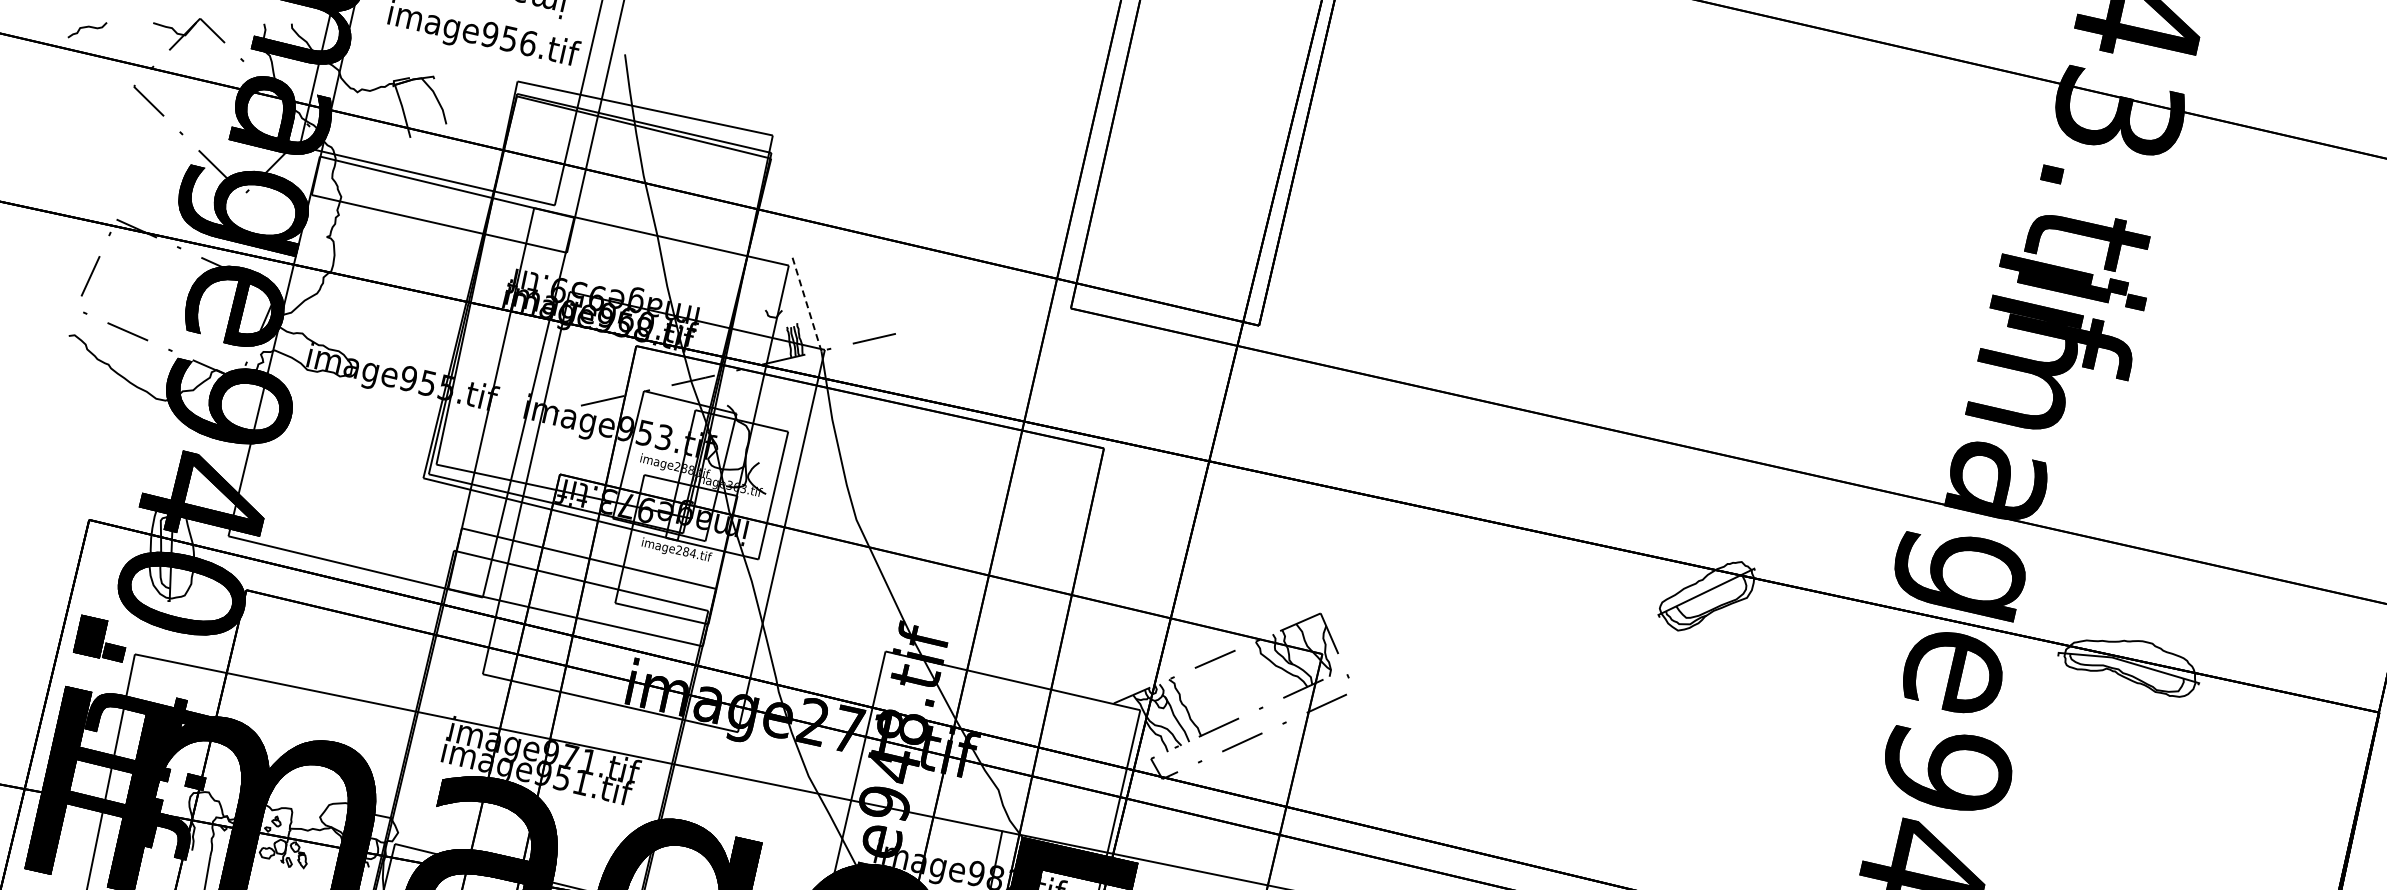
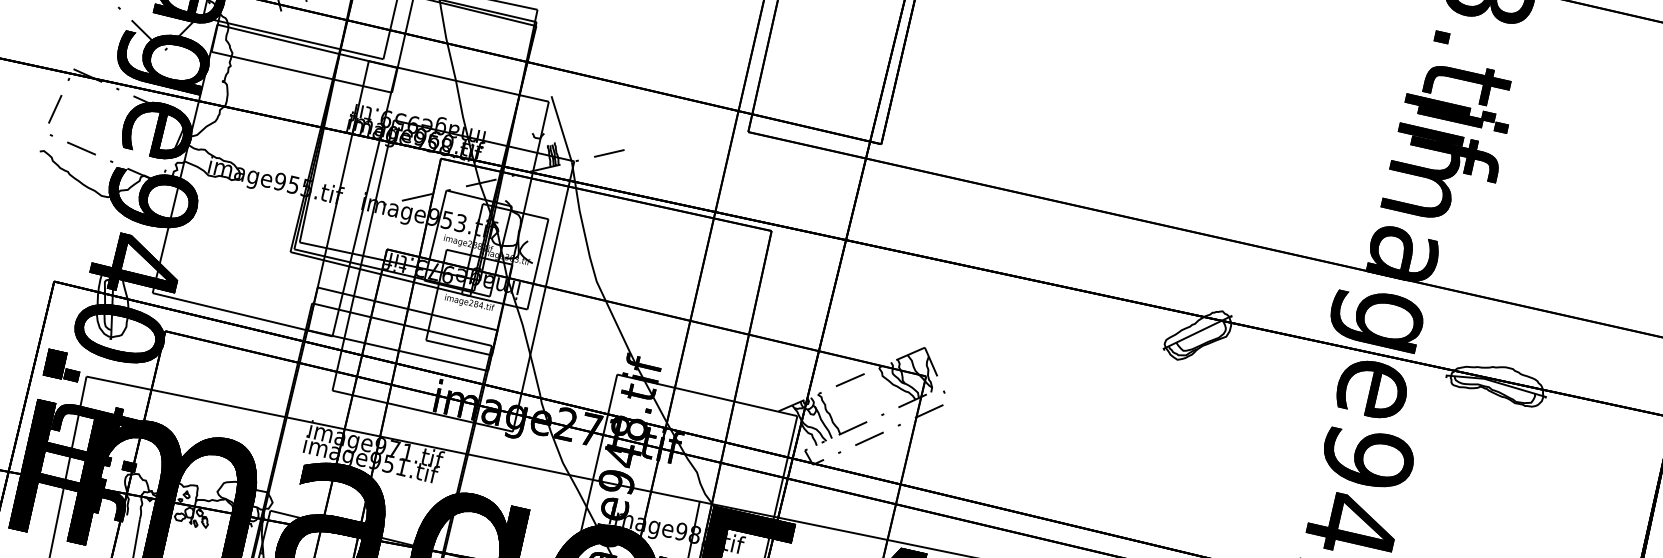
line: (807, 304) -> (562, 129), dashed -> solid

